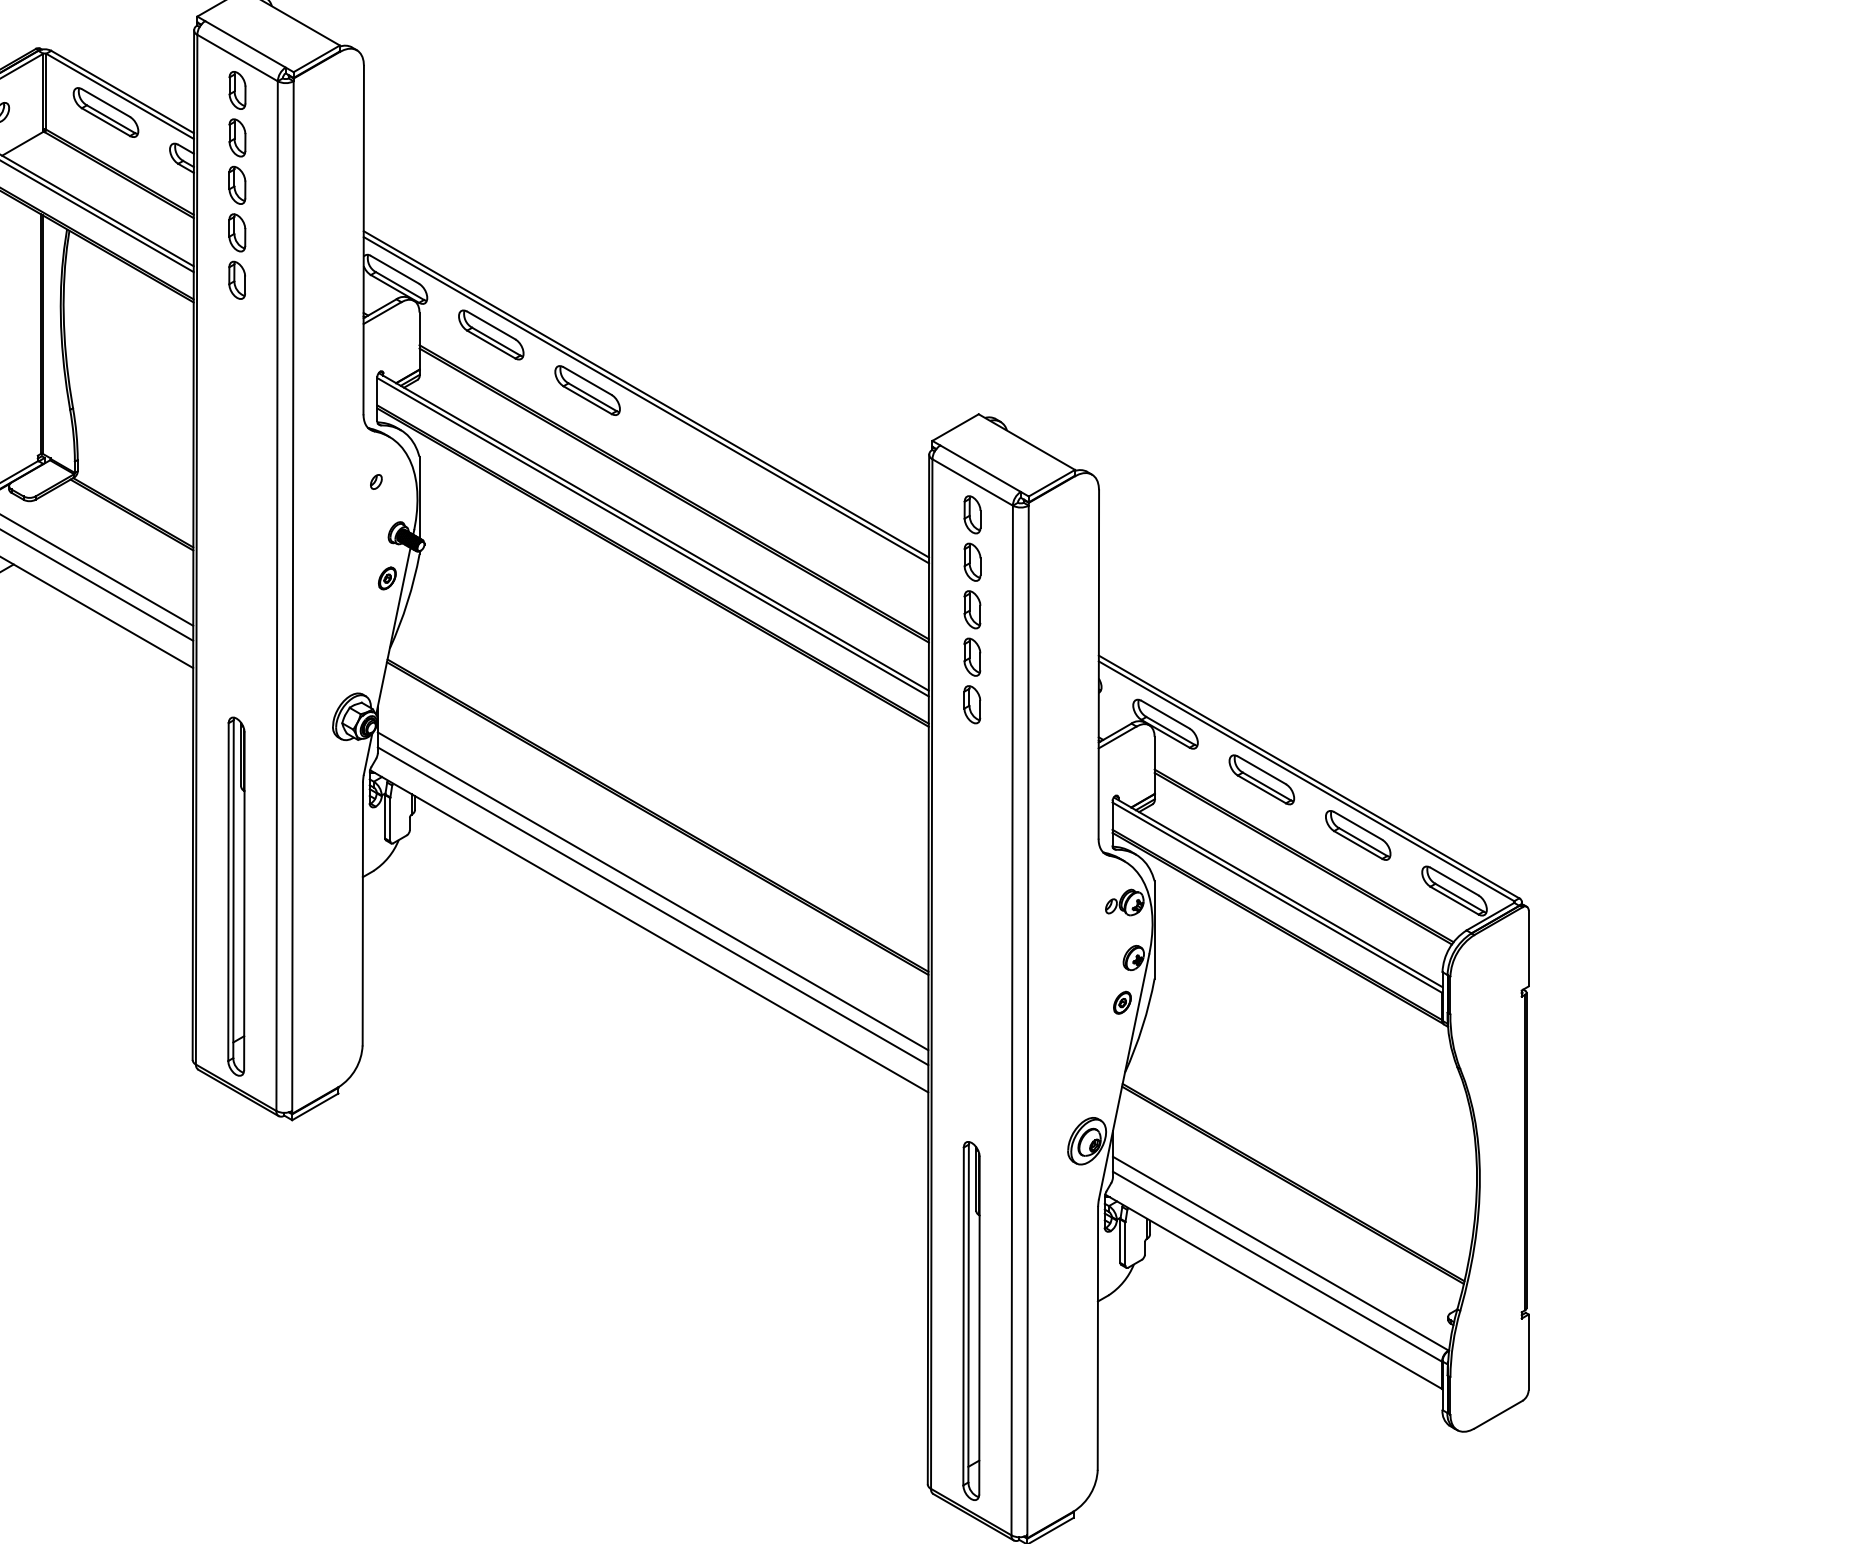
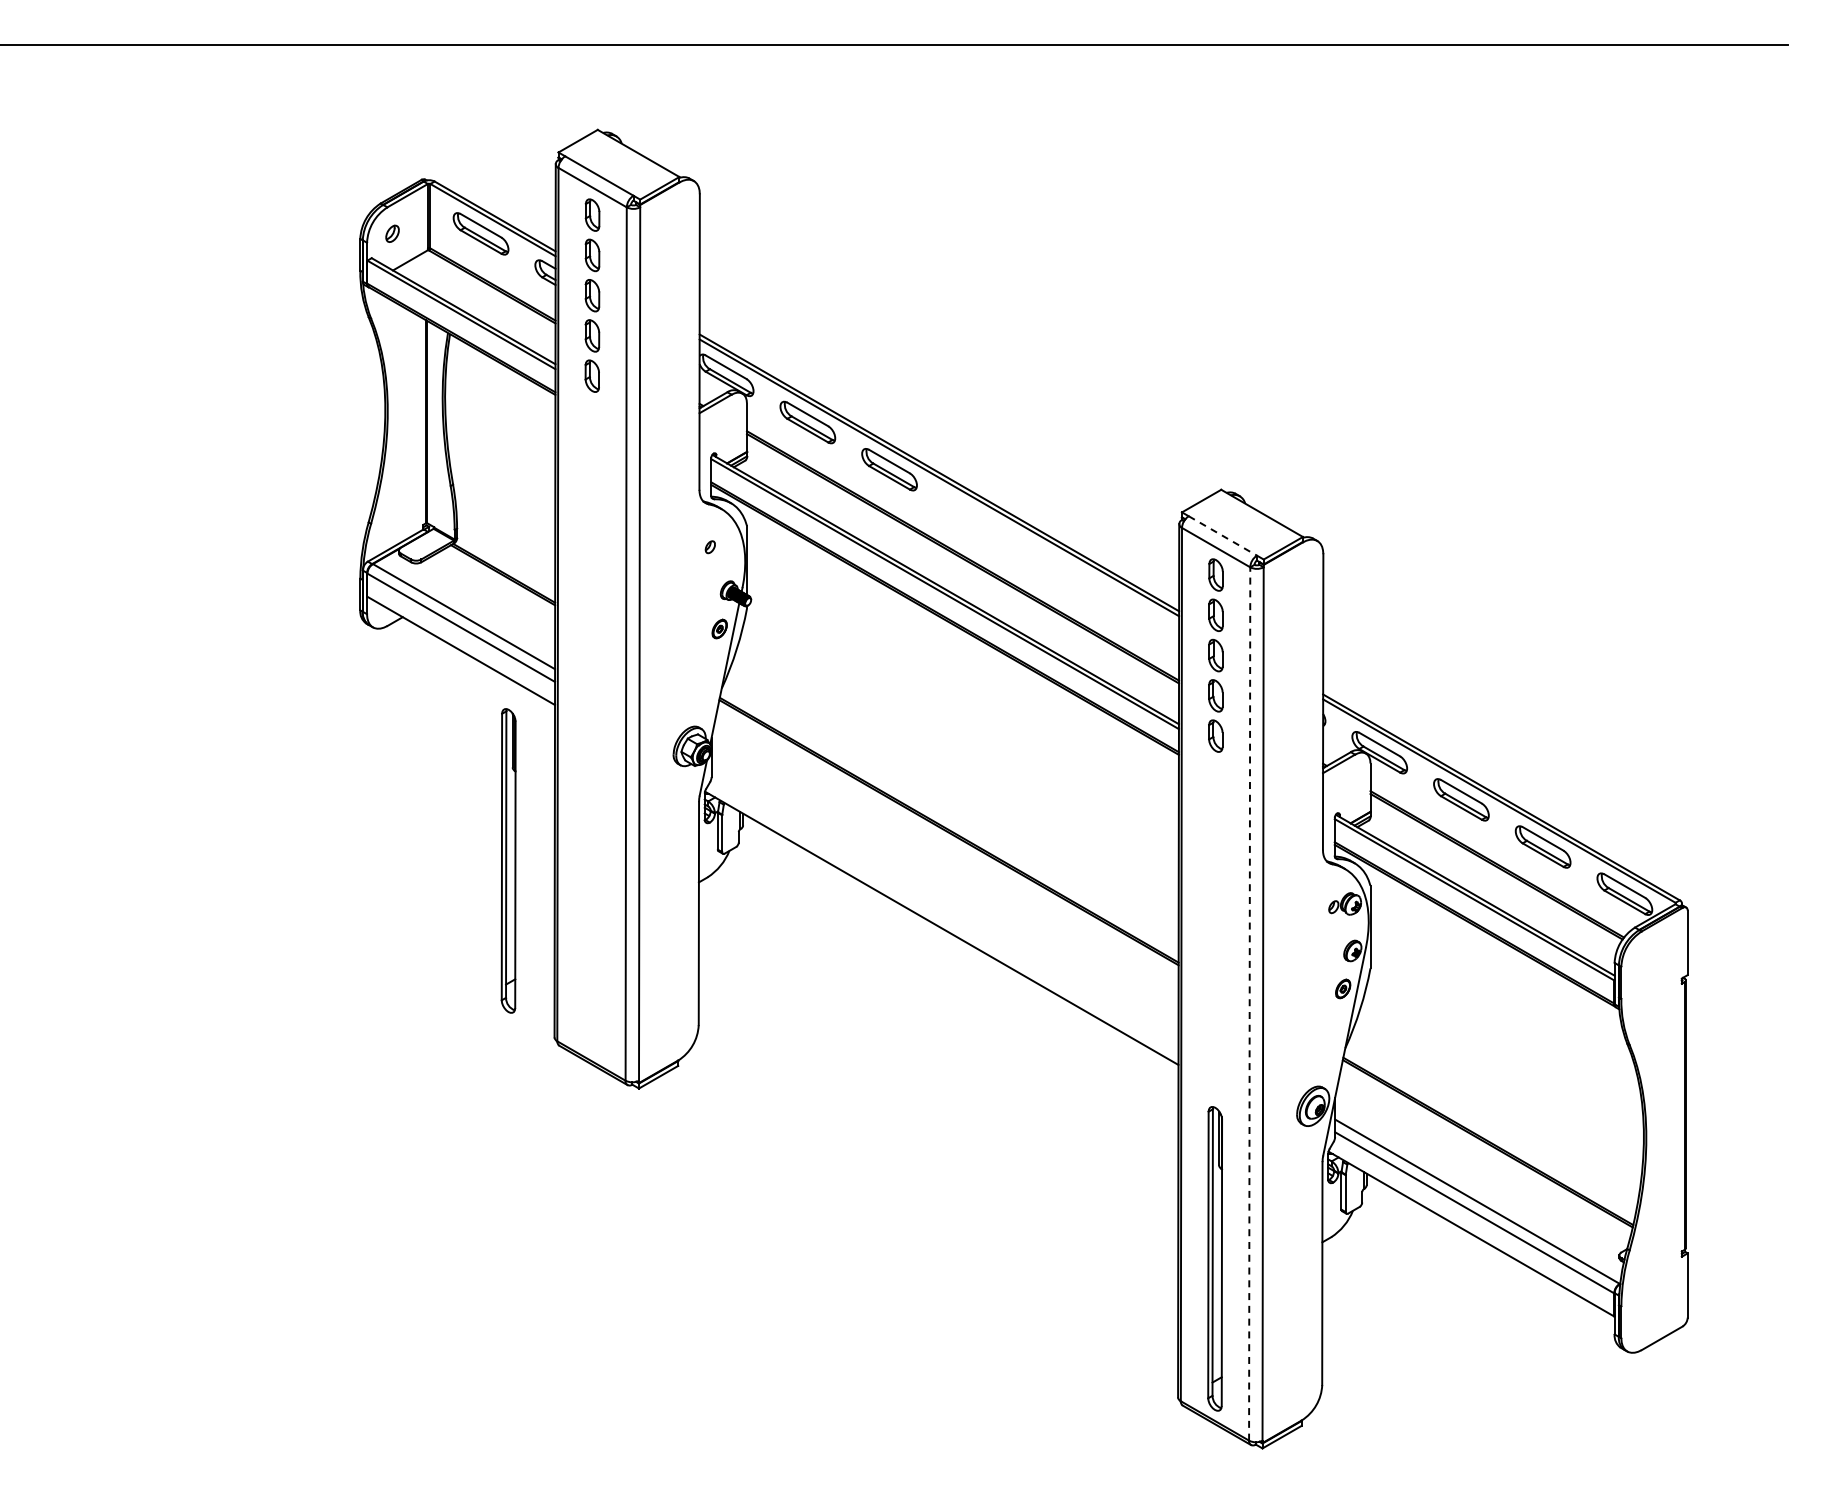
line: (981, 469) -> (1223, 536), solid -> dashed
line: (652, 891) -> (944, 894), removed
part: (236, 896) -> (508, 860), moved
line: (652, 905) -> (944, 906), removed
line: (1012, 1019) -> (1249, 1003), solid -> dashed

